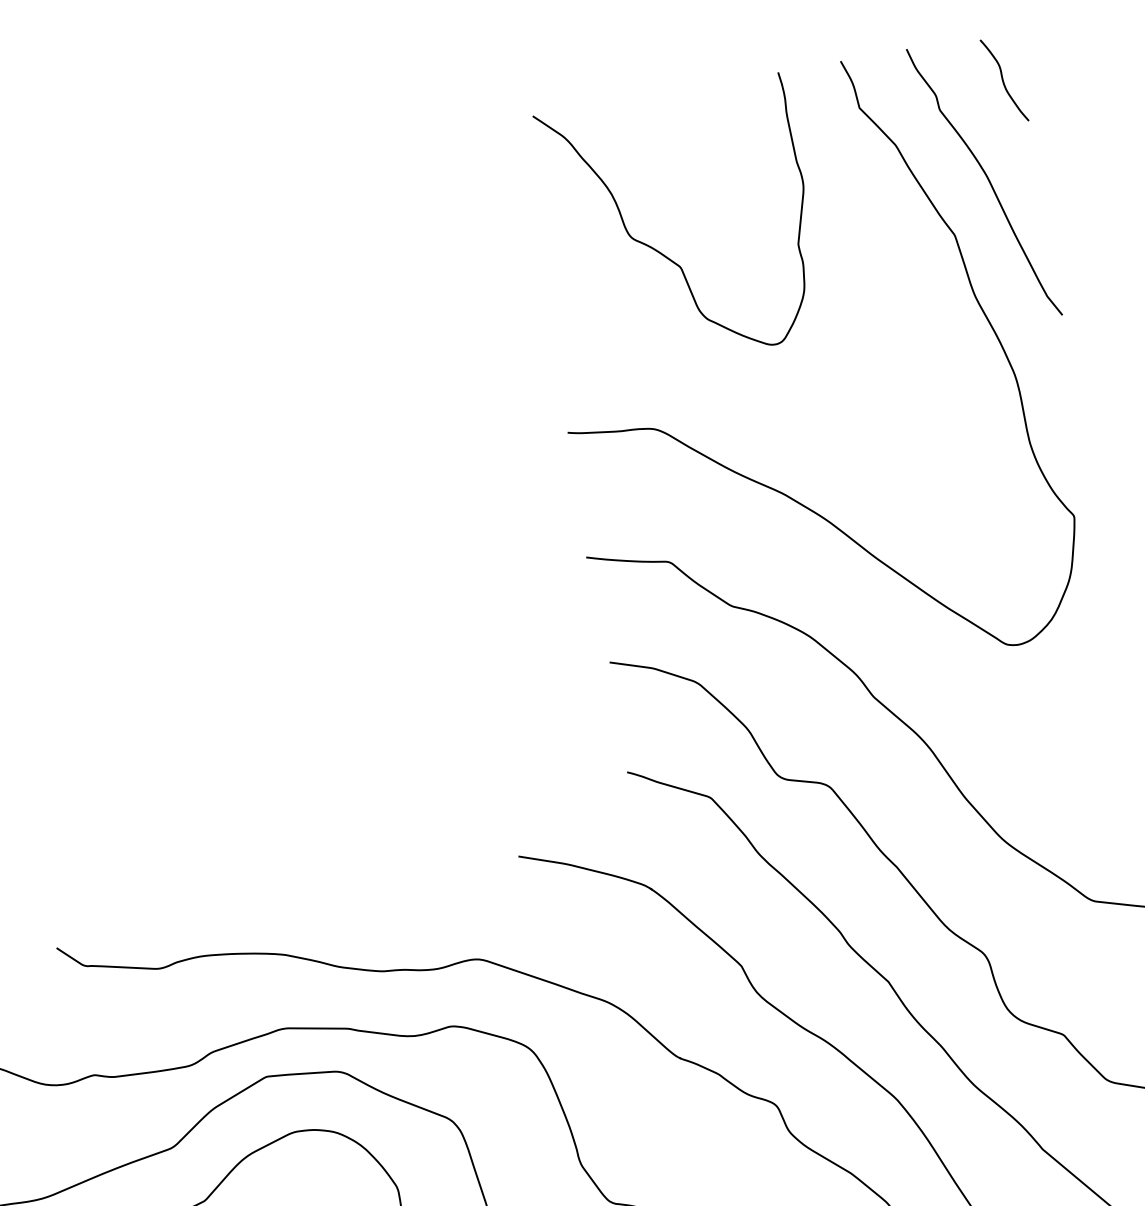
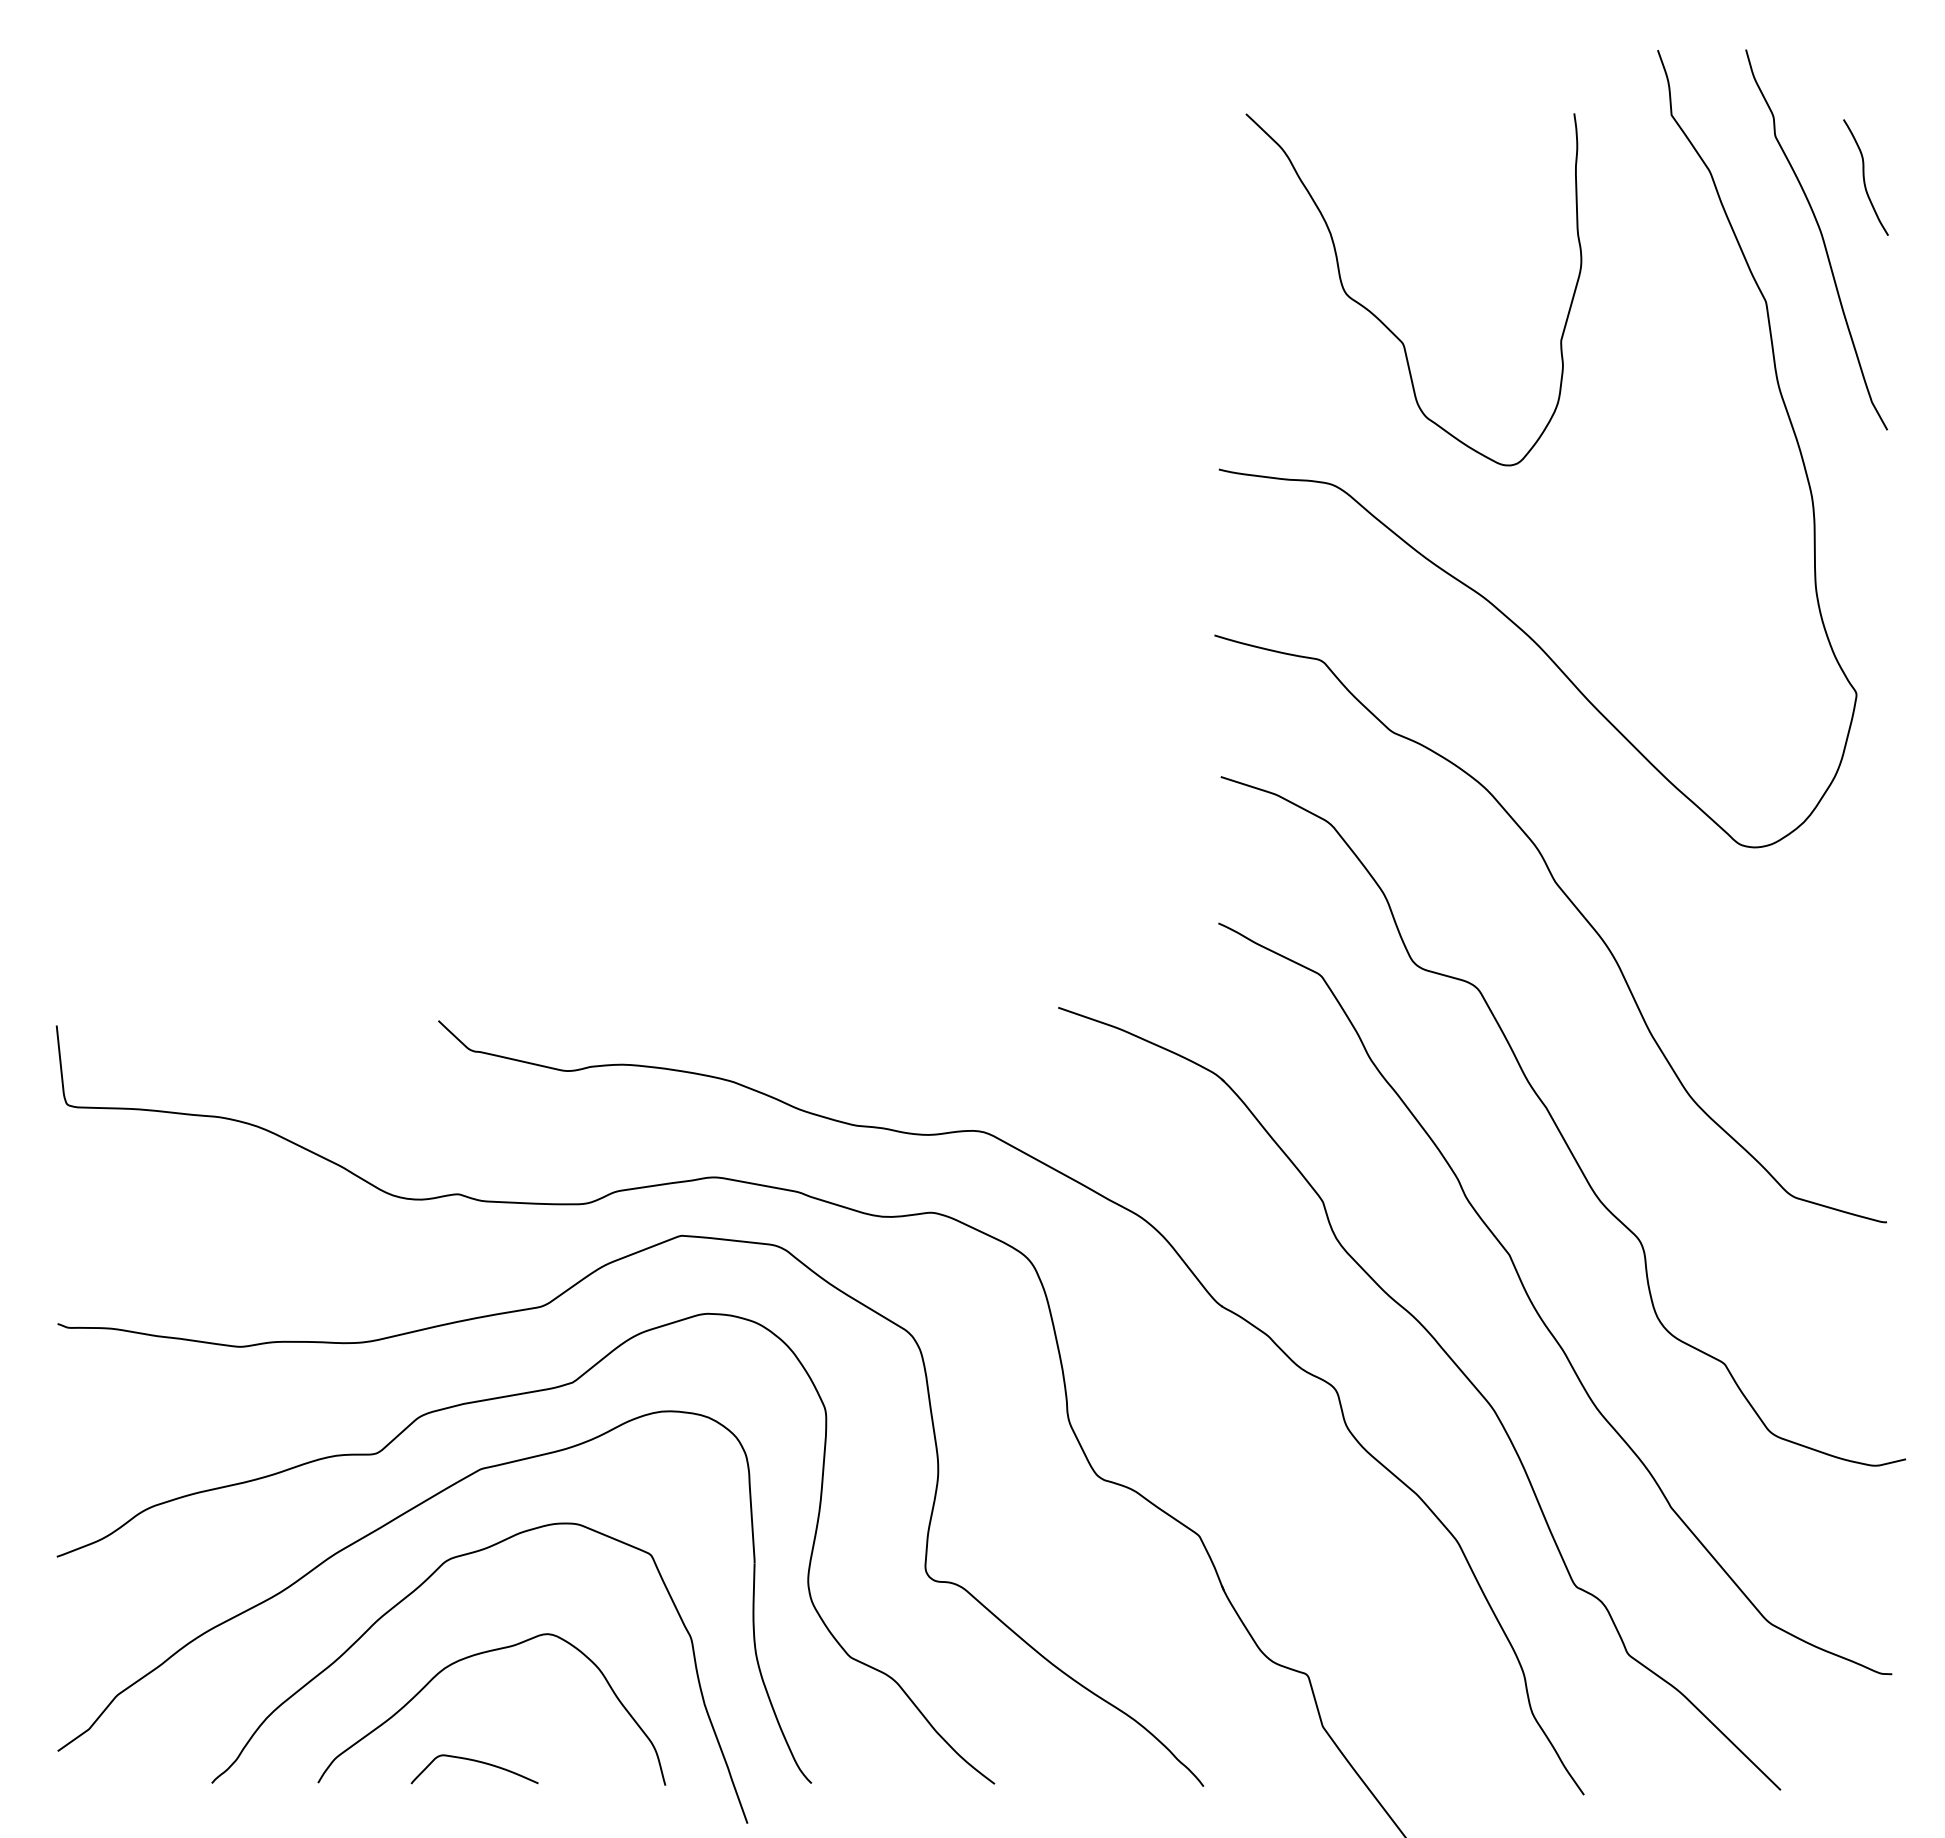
curve: (1003, 80) -> (1864, 177), moved
curve: (661, 252) -> (1381, 320), moved

